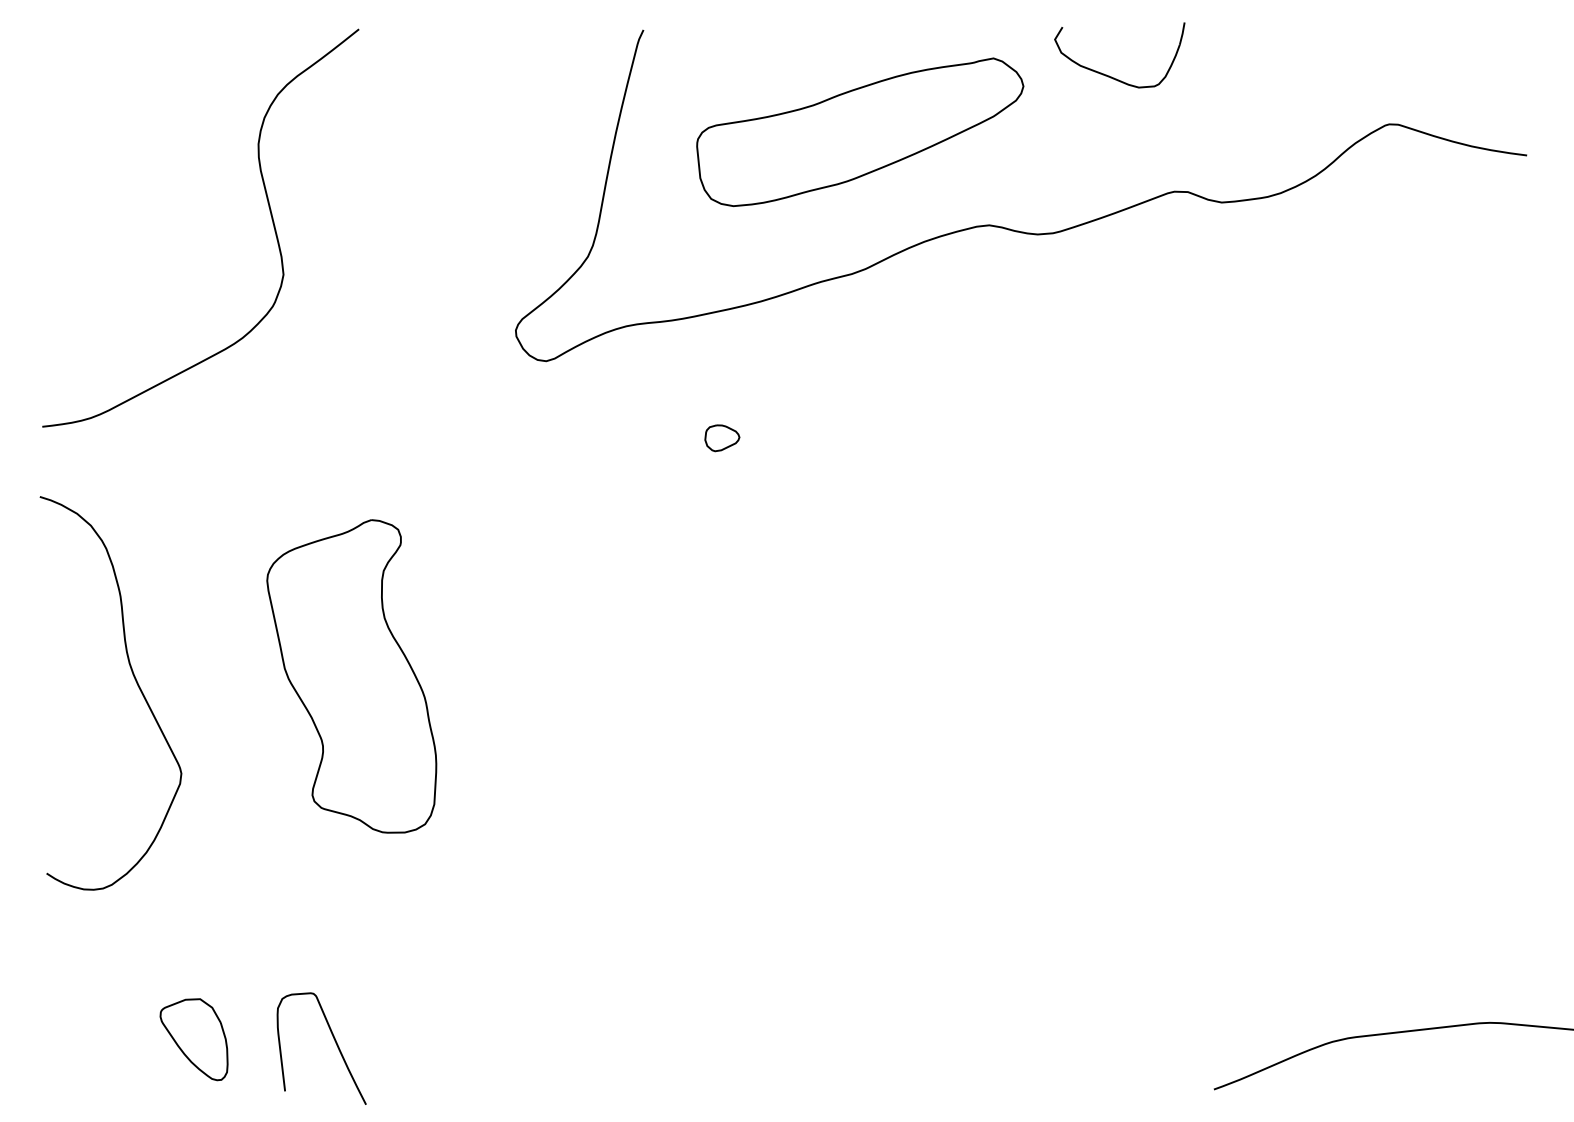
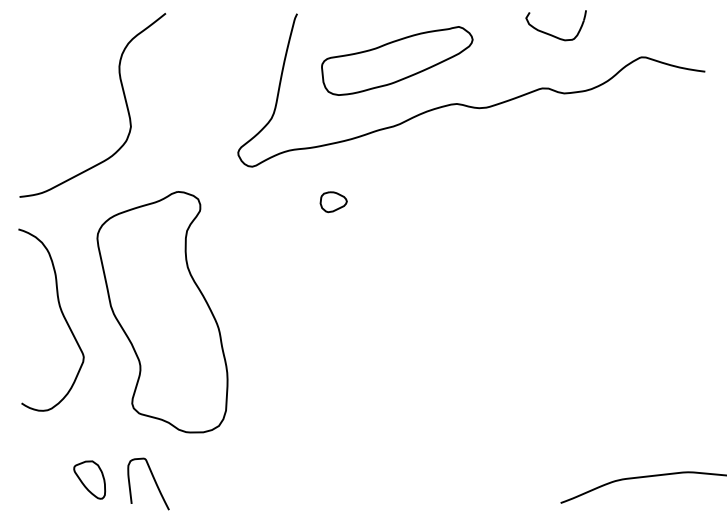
part: (1111, 74) -> (552, 34), moved
part: (722, 438) -> (333, 202), size x1.67
part: (351, 676) -> (162, 312), size x1.67

